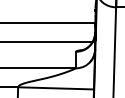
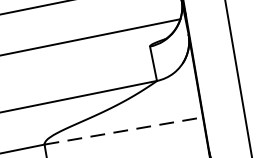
line: (56, 88) -> (124, 131), solid -> dashed

